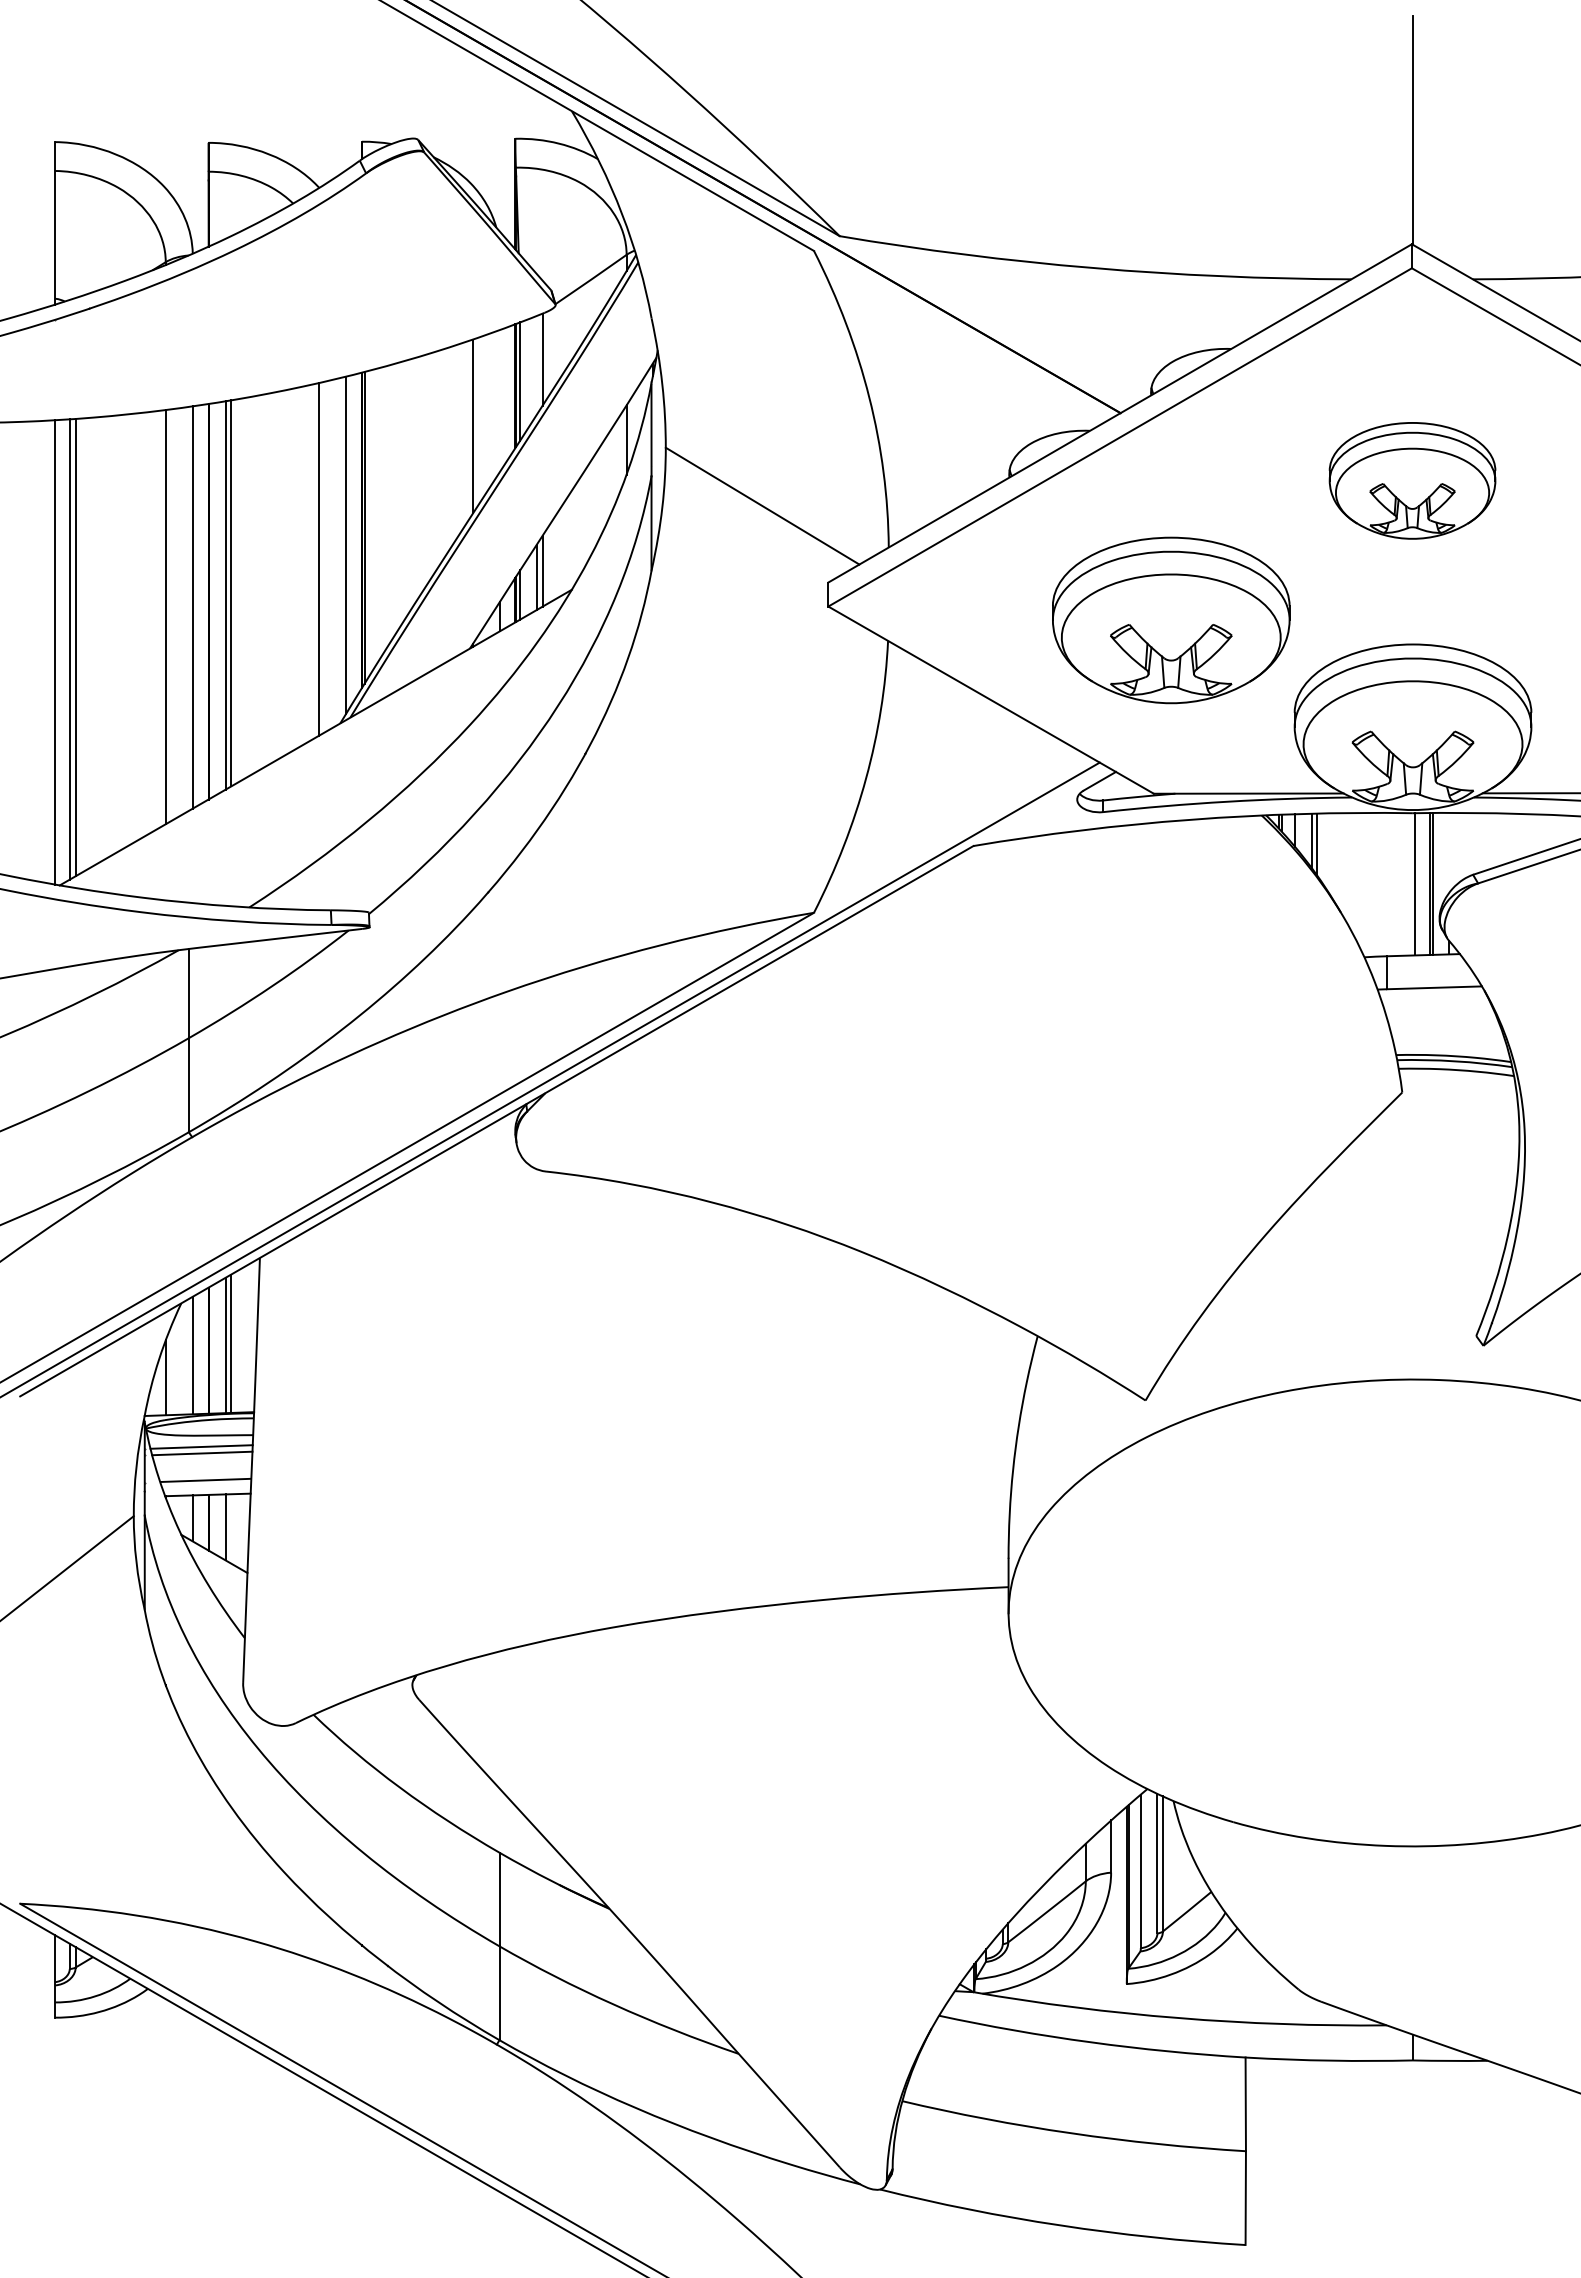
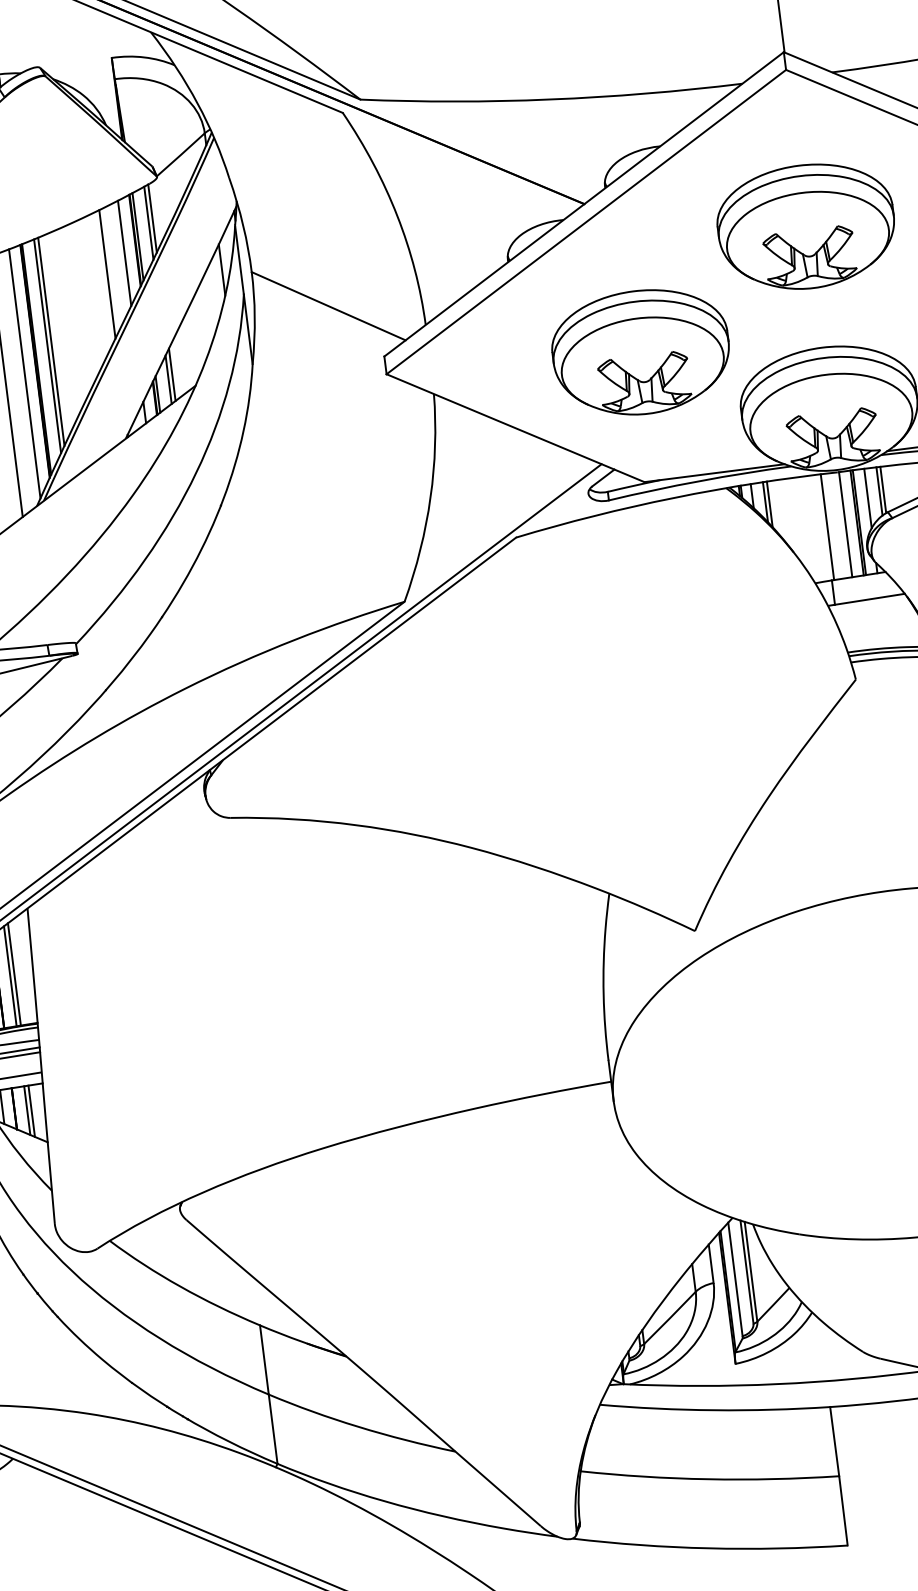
line: (536, 364) -> (148, 222), added
line: (499, 401) -> (124, 253), added
part: (1412, 480) -> (806, 226), size x1.43
line: (387, 506) -> (51, 341), added
line: (381, 511) -> (47, 345), added
line: (1470, 844) -> (883, 490), added
line: (1465, 845) -> (879, 491), added
line: (1448, 852) -> (867, 498), added
line: (1390, 884) -> (827, 527), added
line: (231, 1528) -> (31, 1110), added

